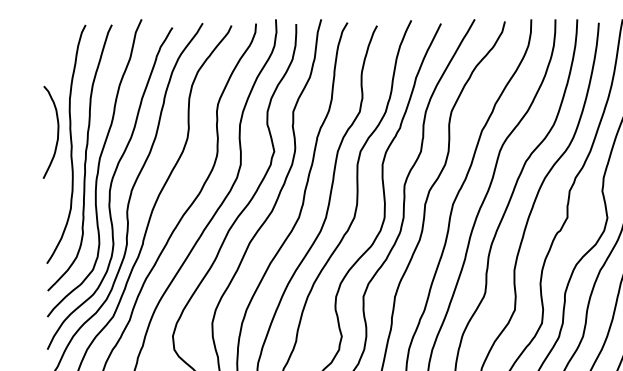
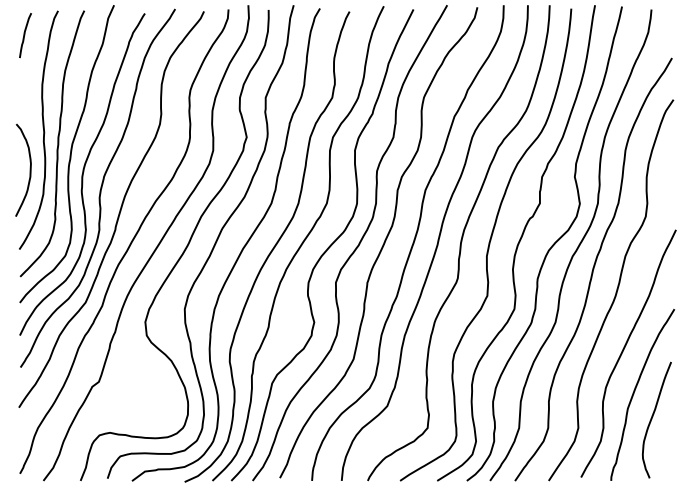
curve: (53, 49) -> (25, 35), added
curve: (57, 131) -> (29, 169), moved

